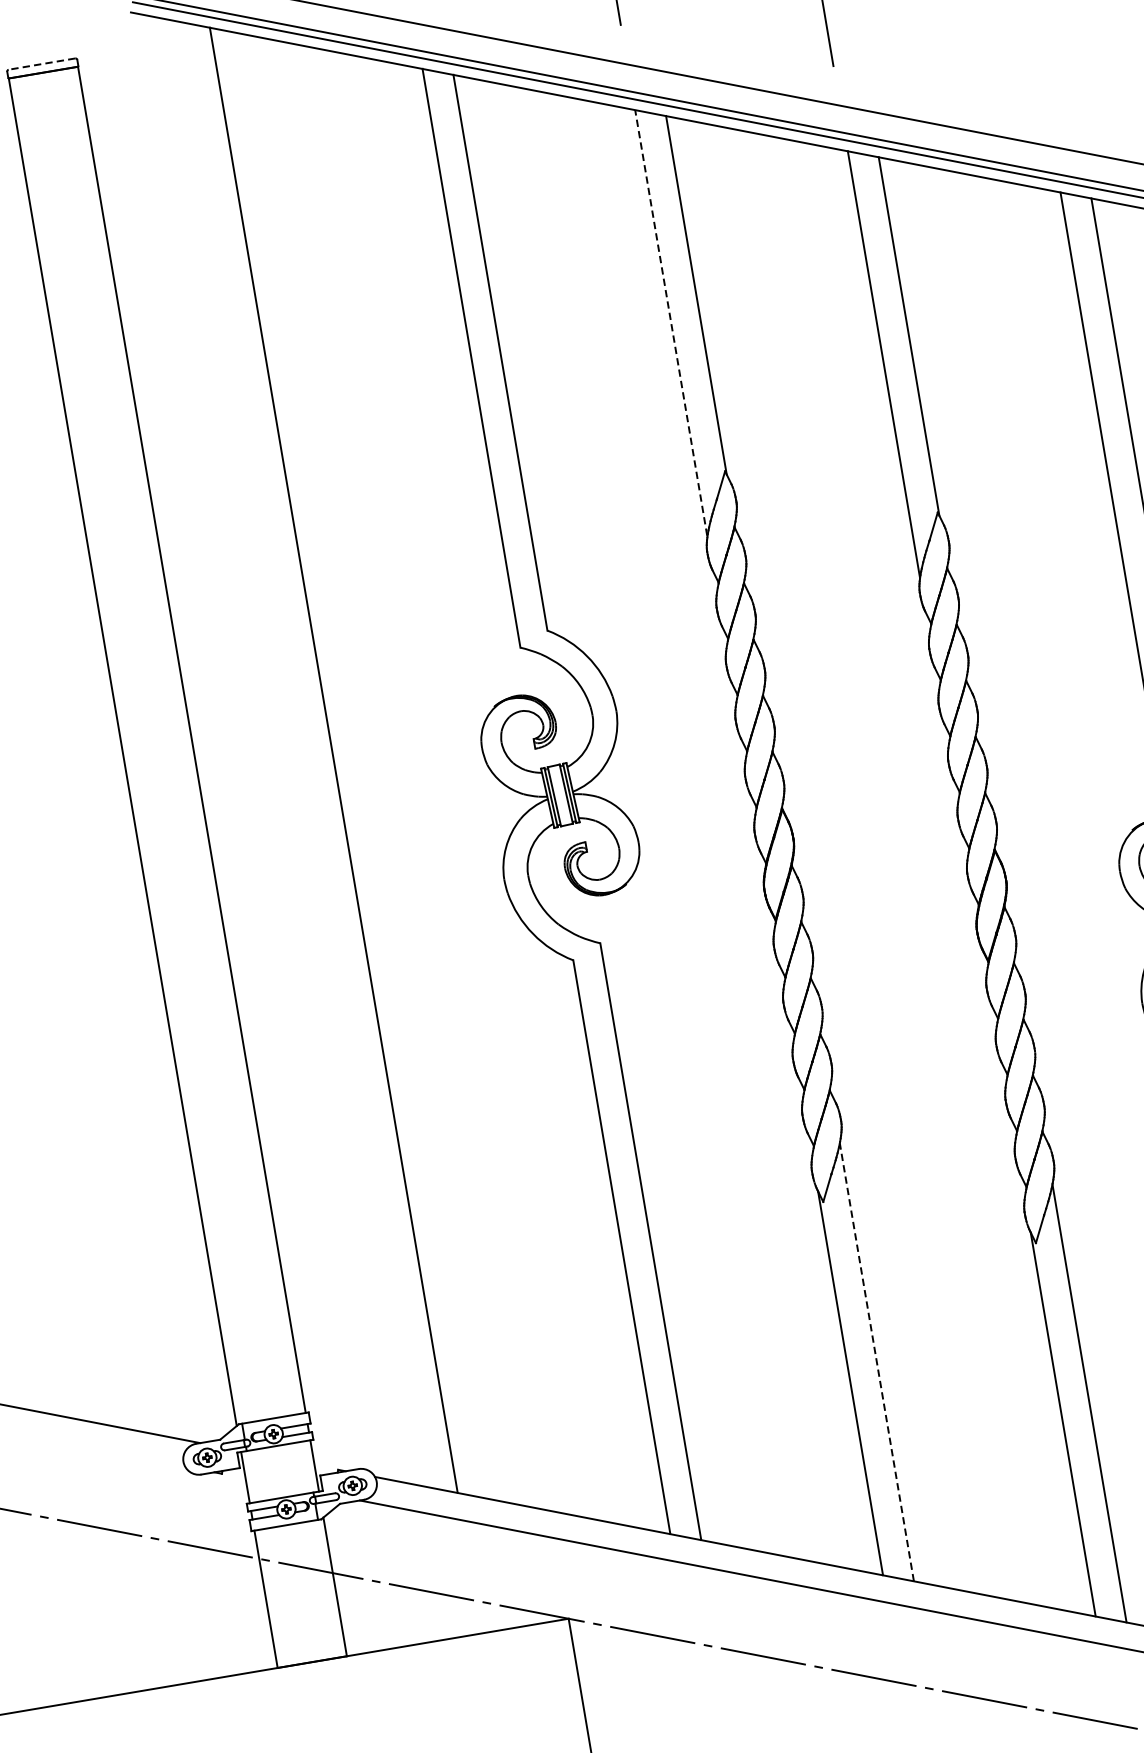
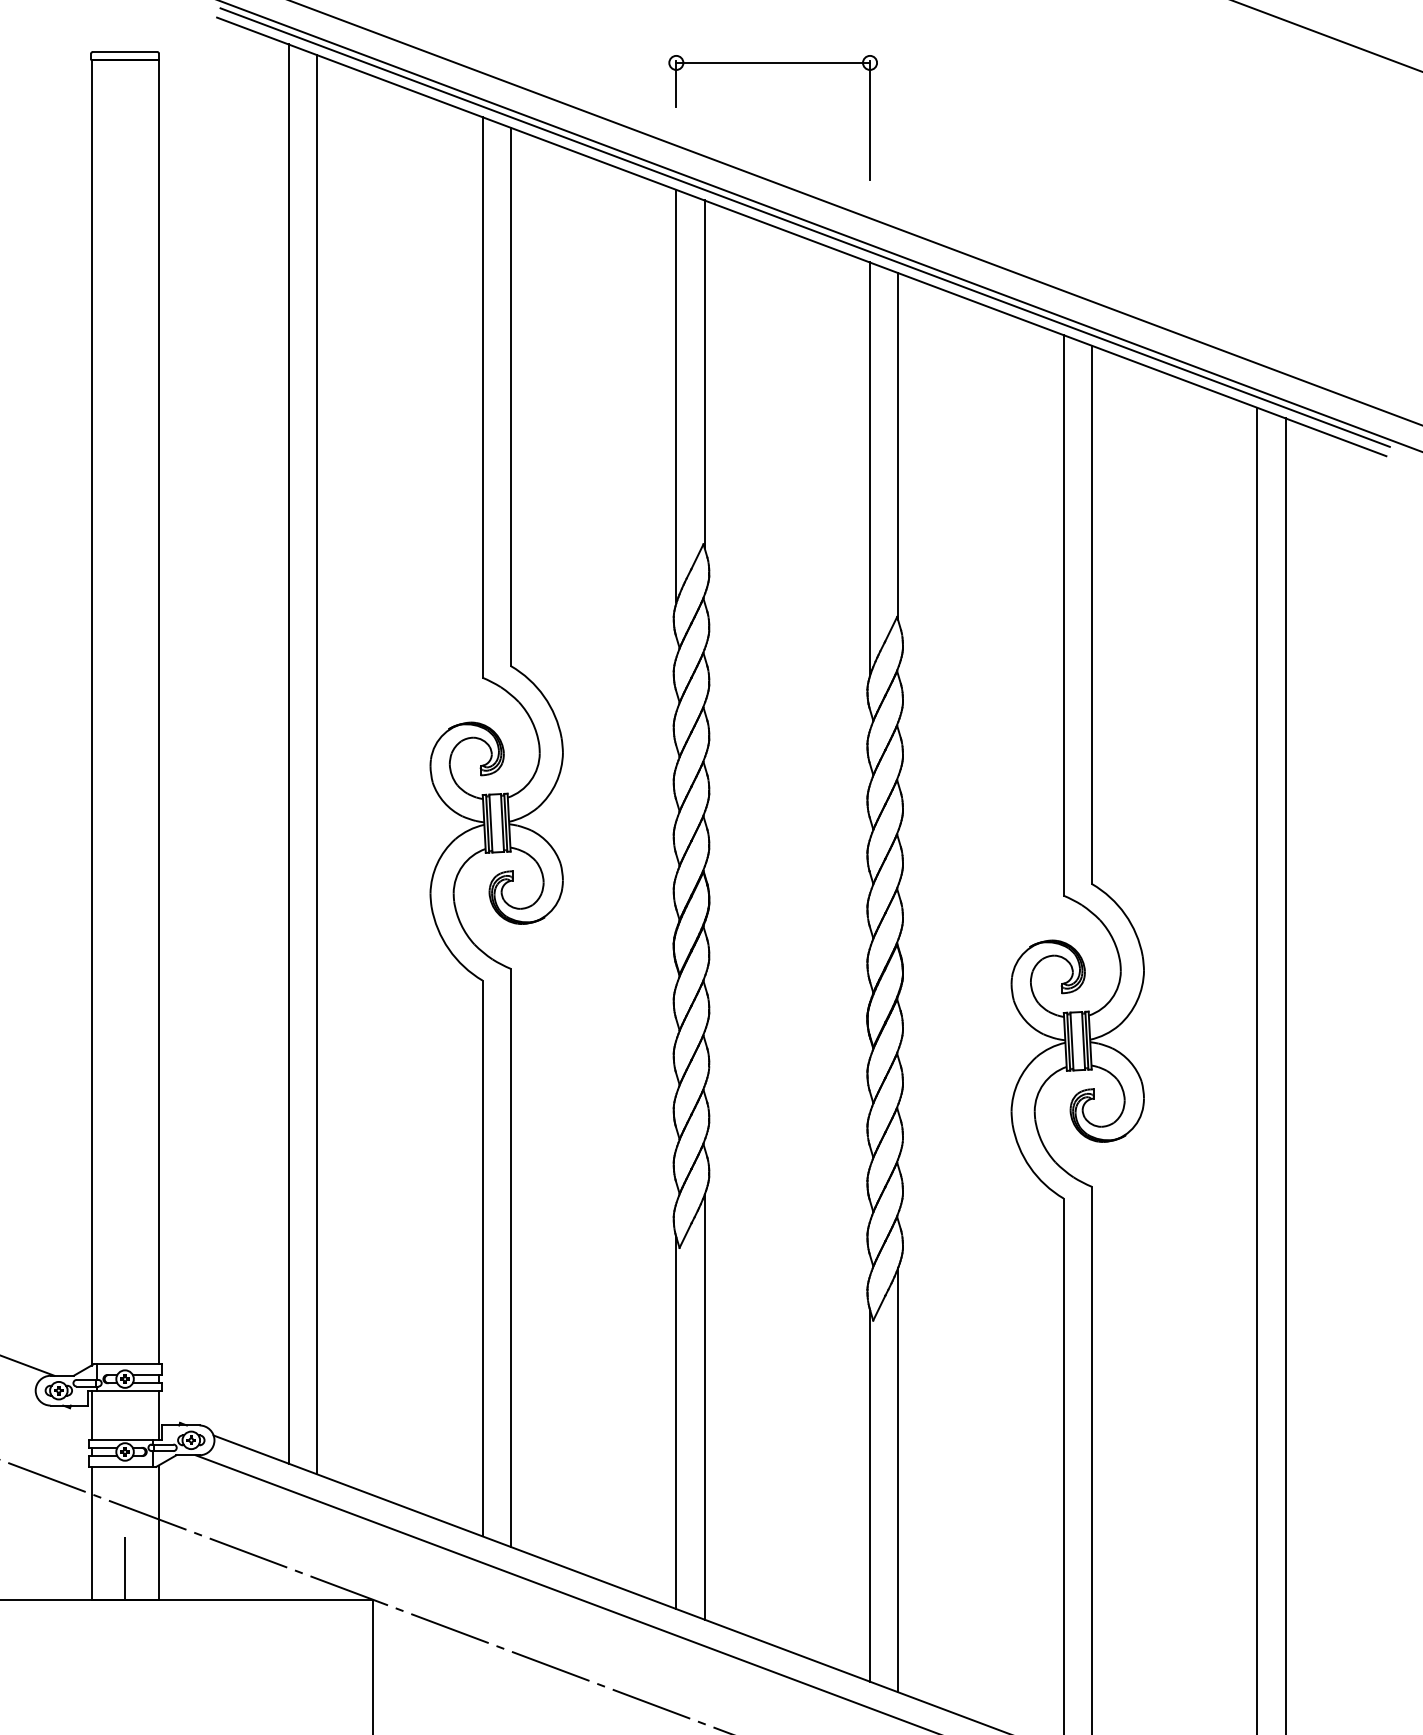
line: (41, 64) -> (124, 52), dashed -> solid
line: (671, 322) -> (676, 395), dashed -> solid
line: (365, 766) -> (317, 764), added
line: (876, 1361) -> (704, 1406), dashed -> solid
line: (307, 1628) -> (125, 1567), added

